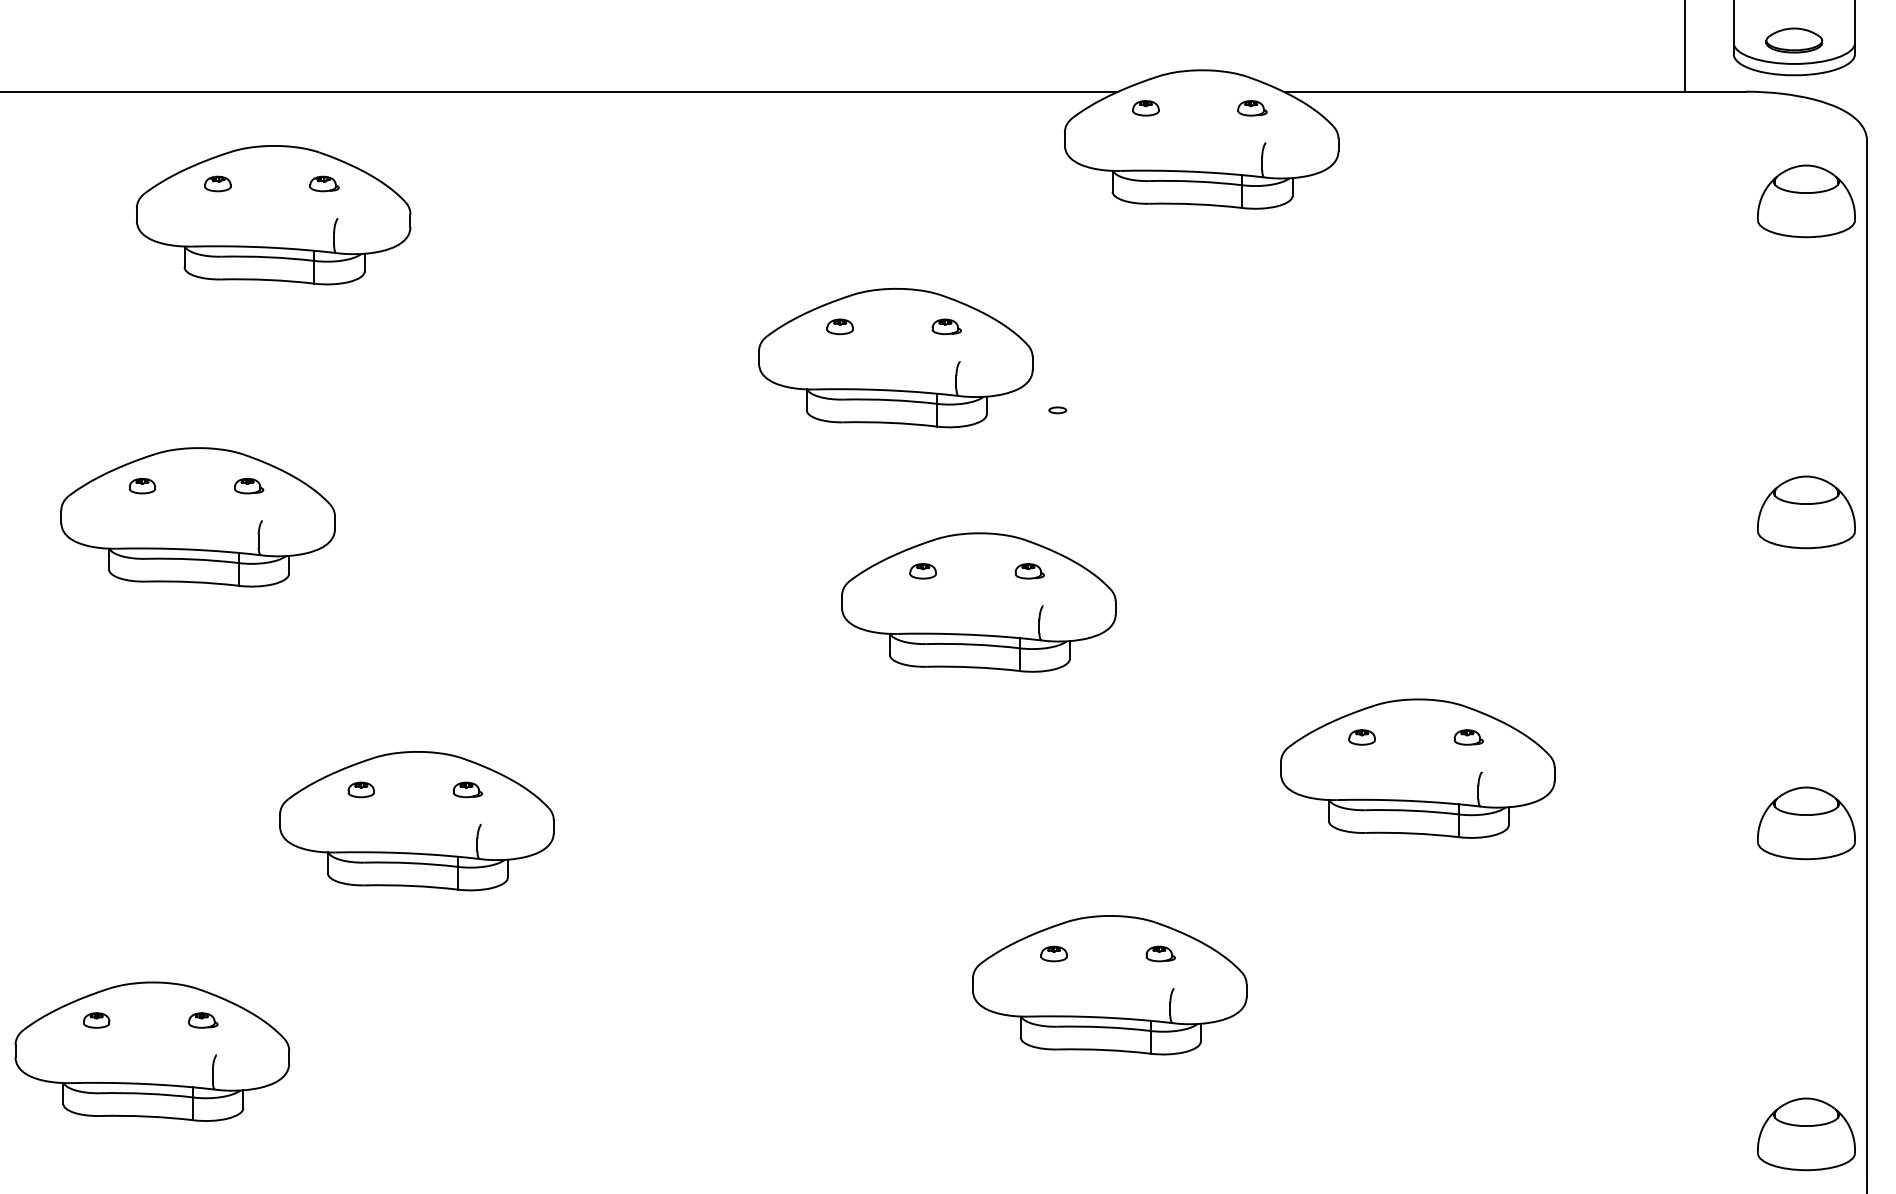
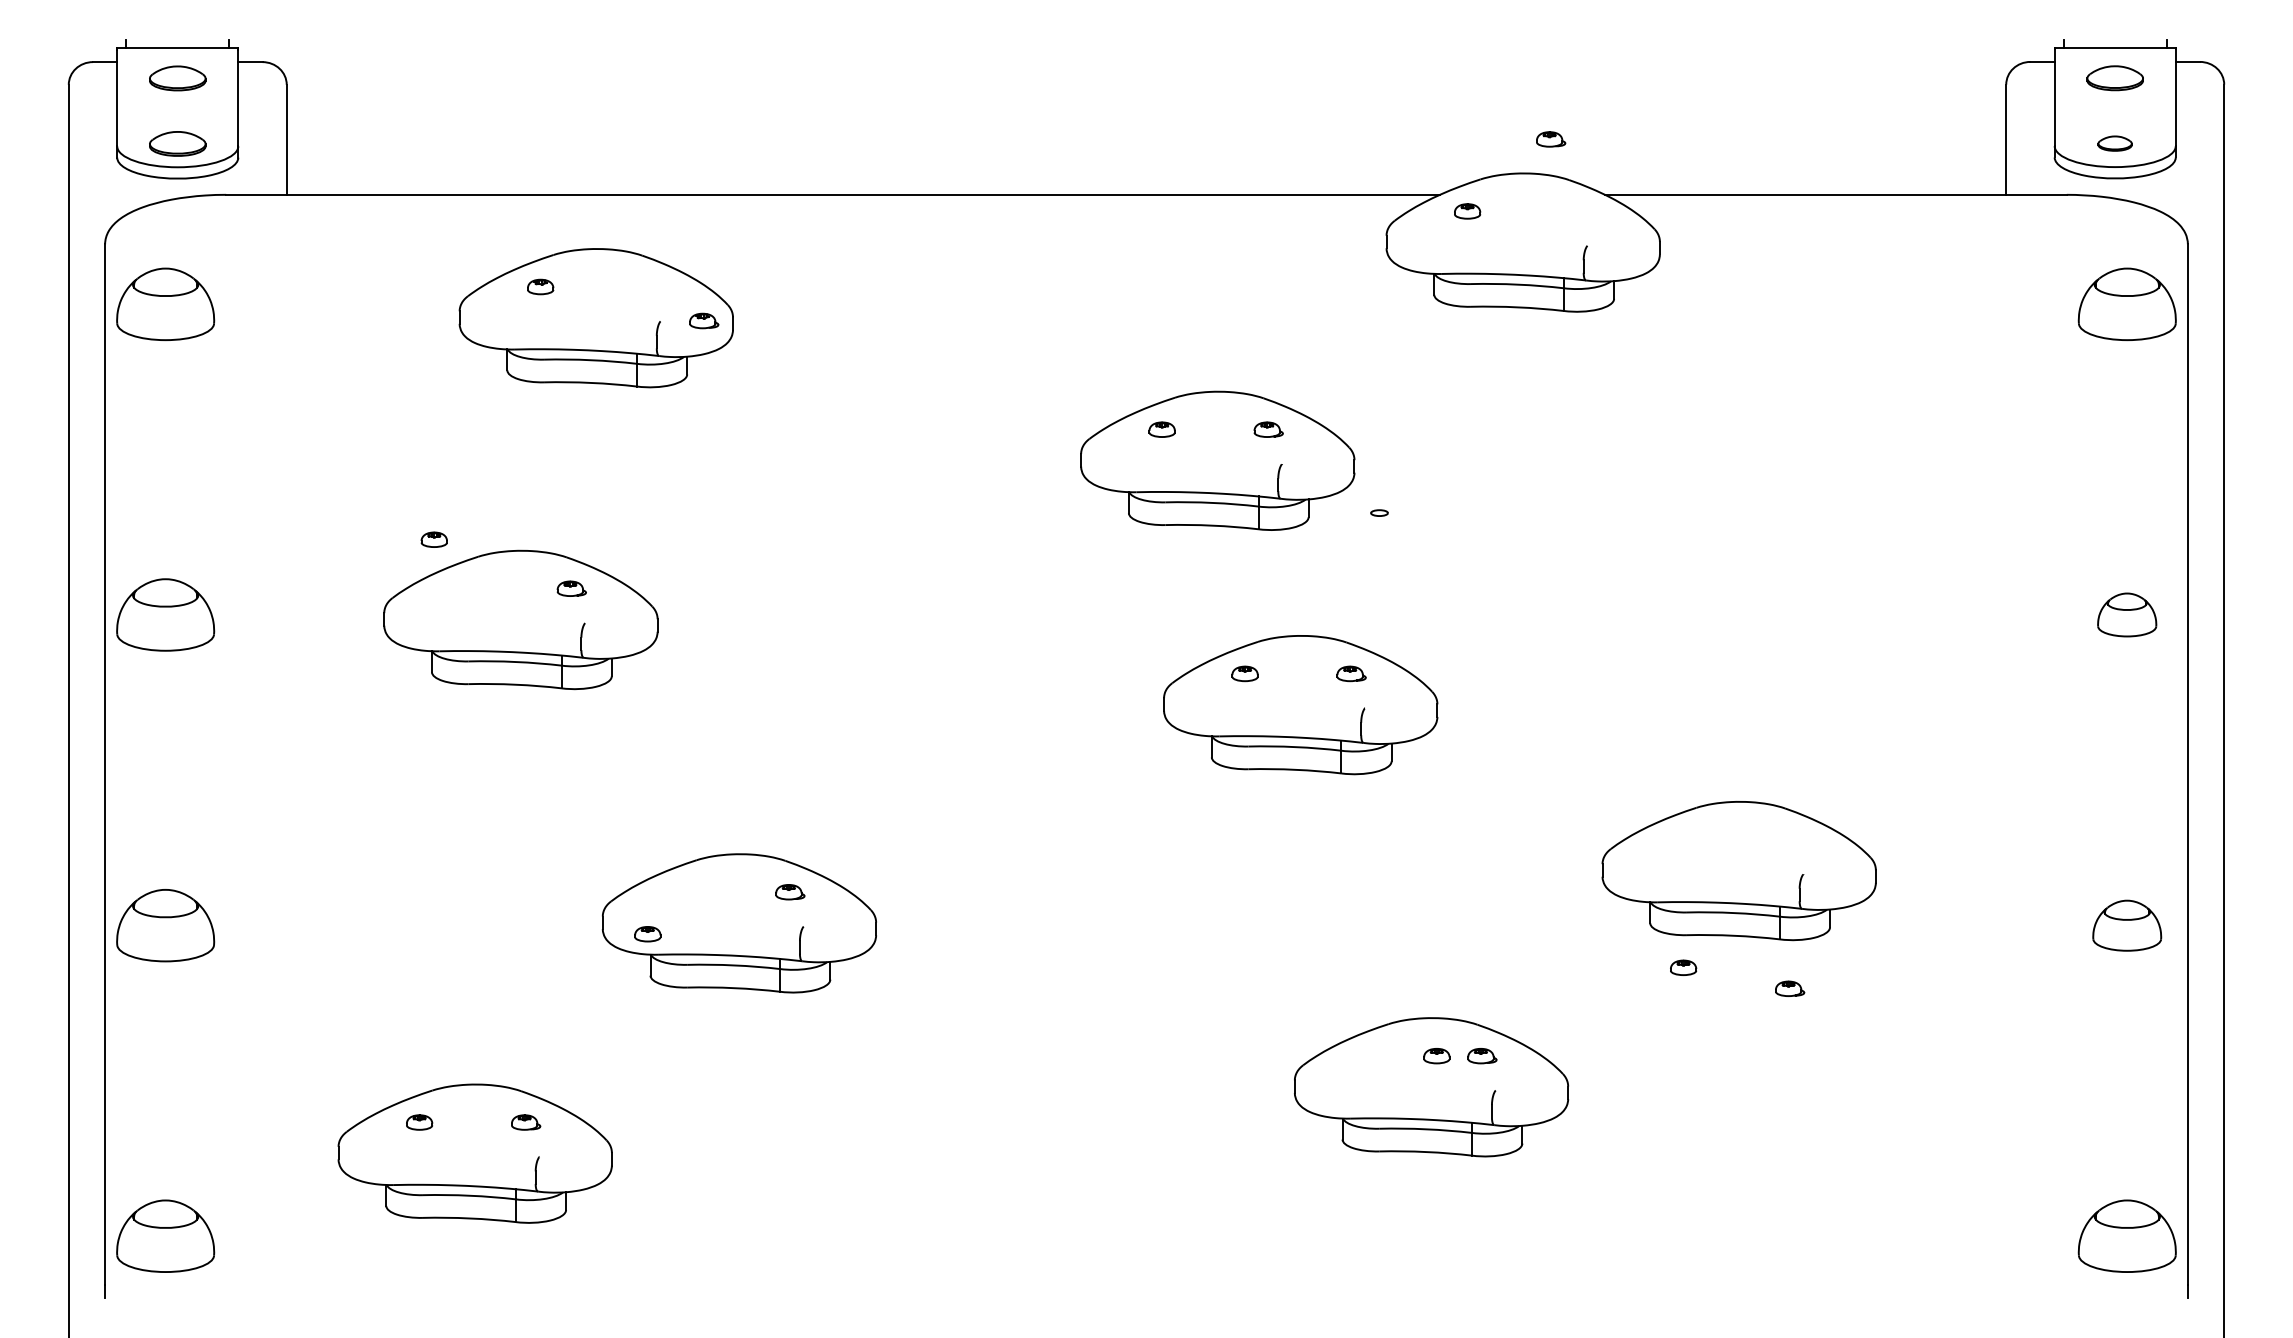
part: (1793, 40) -> (2114, 143), size x0.6
part: (1252, 108) -> (1551, 139), moved
part: (324, 183) -> (704, 320), moved
part: (141, 485) -> (433, 539), moved
part: (1805, 511) -> (2126, 614), size x0.6
part: (1362, 737) -> (1683, 967), moved
part: (1469, 737) -> (1790, 988), moved
part: (360, 790) -> (647, 934), moved
part: (1805, 823) -> (2126, 925), size x0.7
part: (1053, 954) -> (1436, 1056), moved

